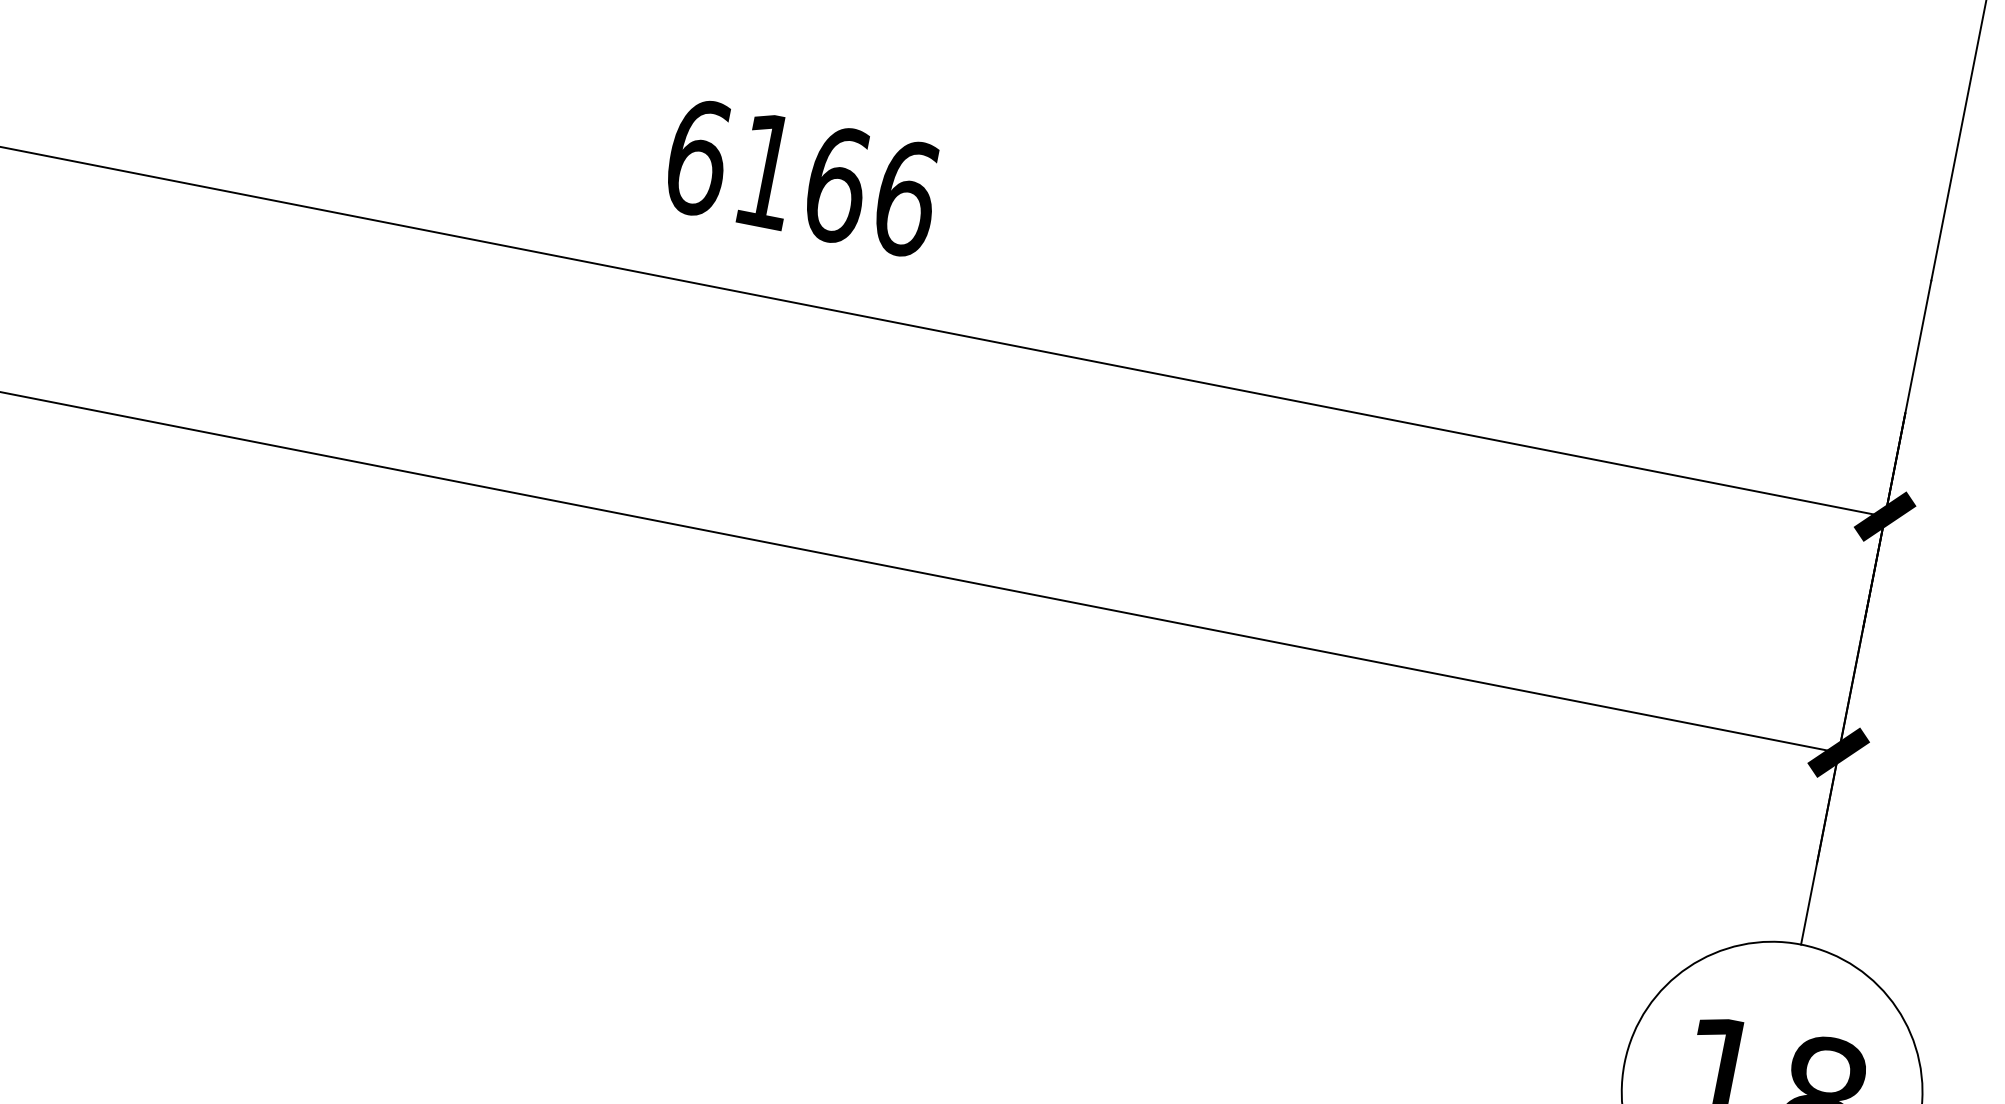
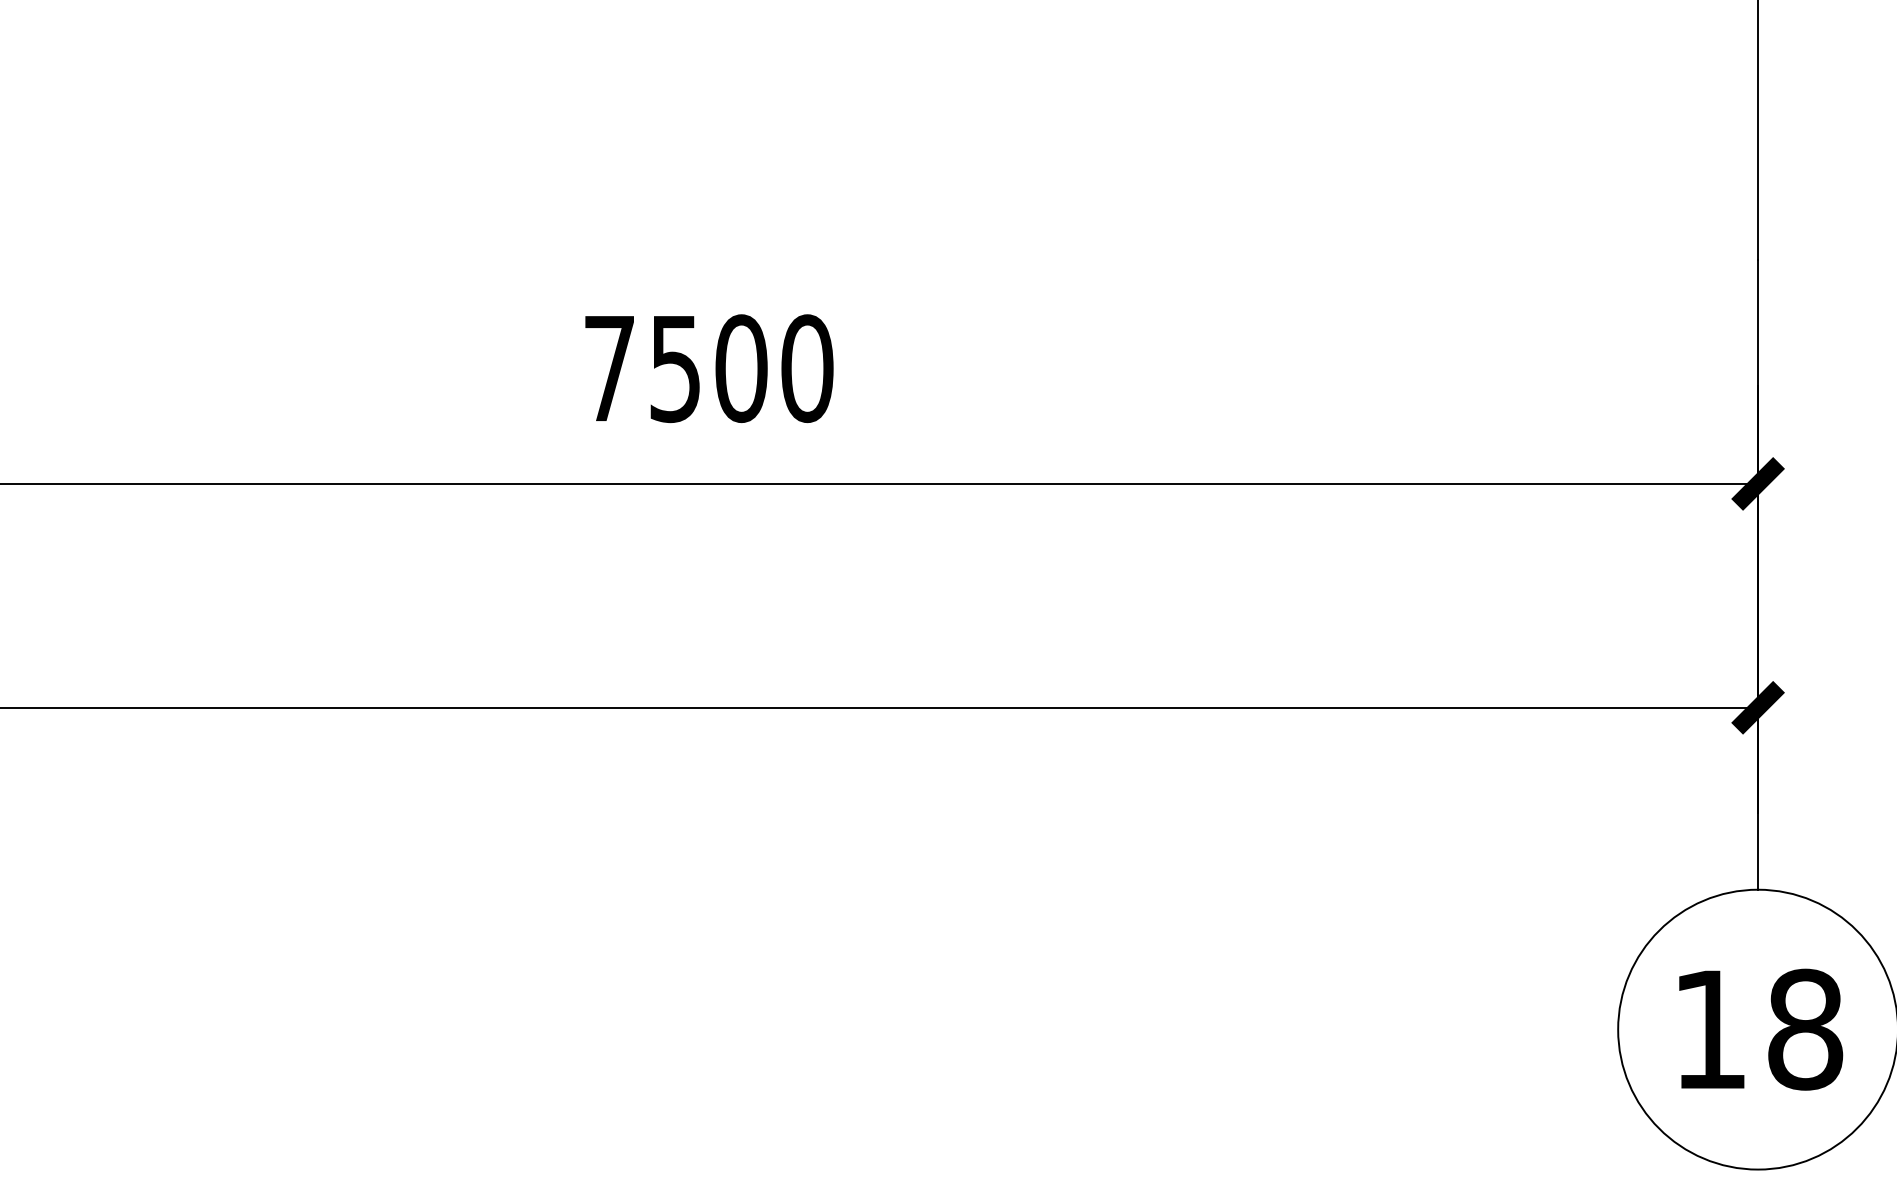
text: (802, 177) -> (708, 368), 6166 -> 7500

